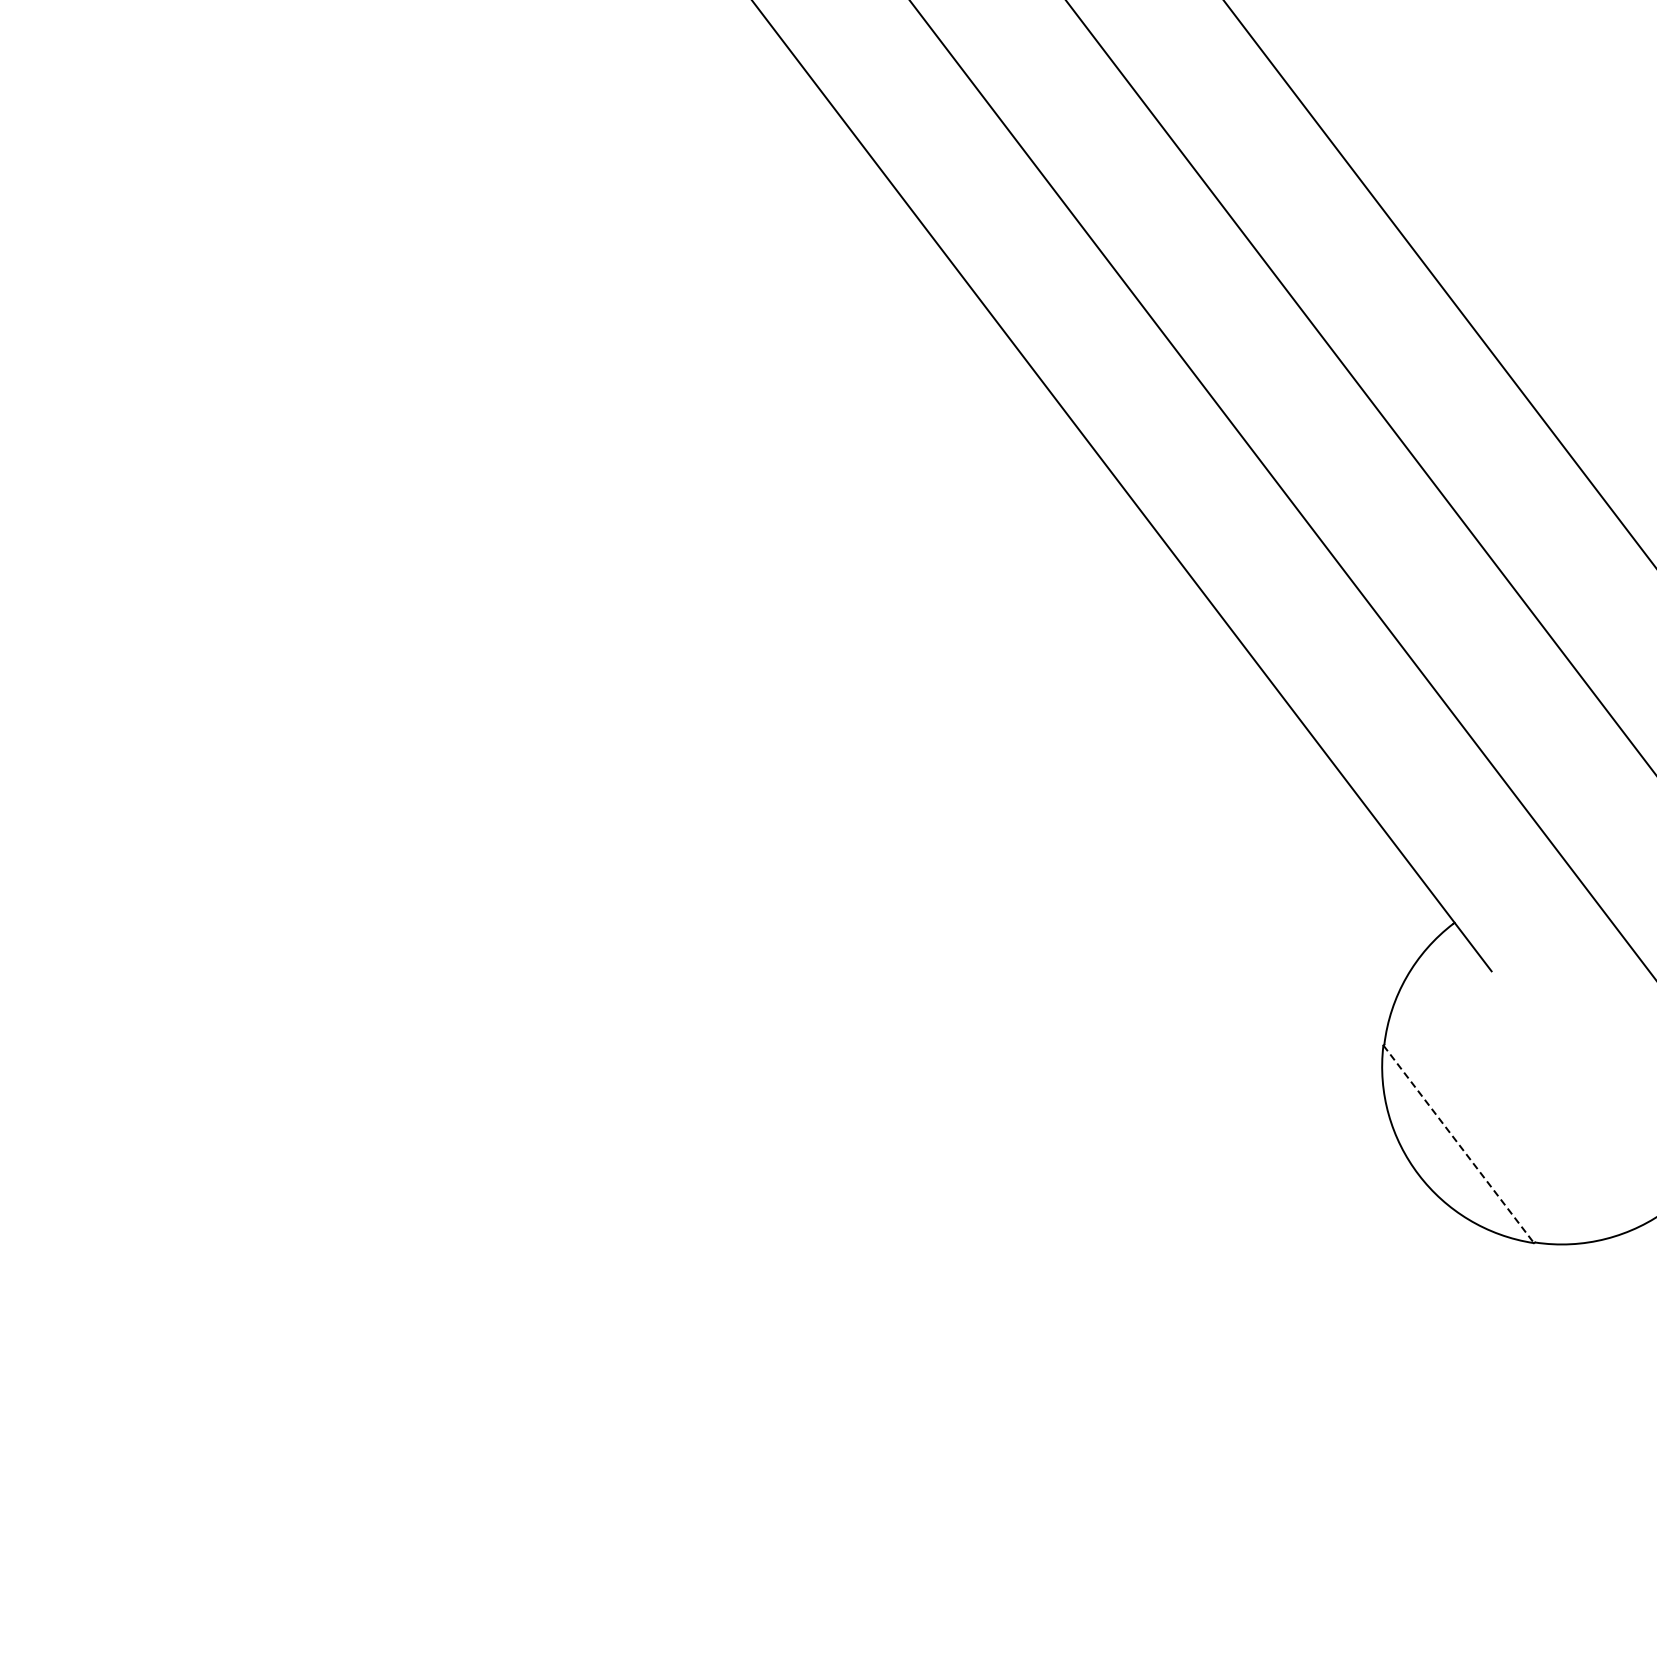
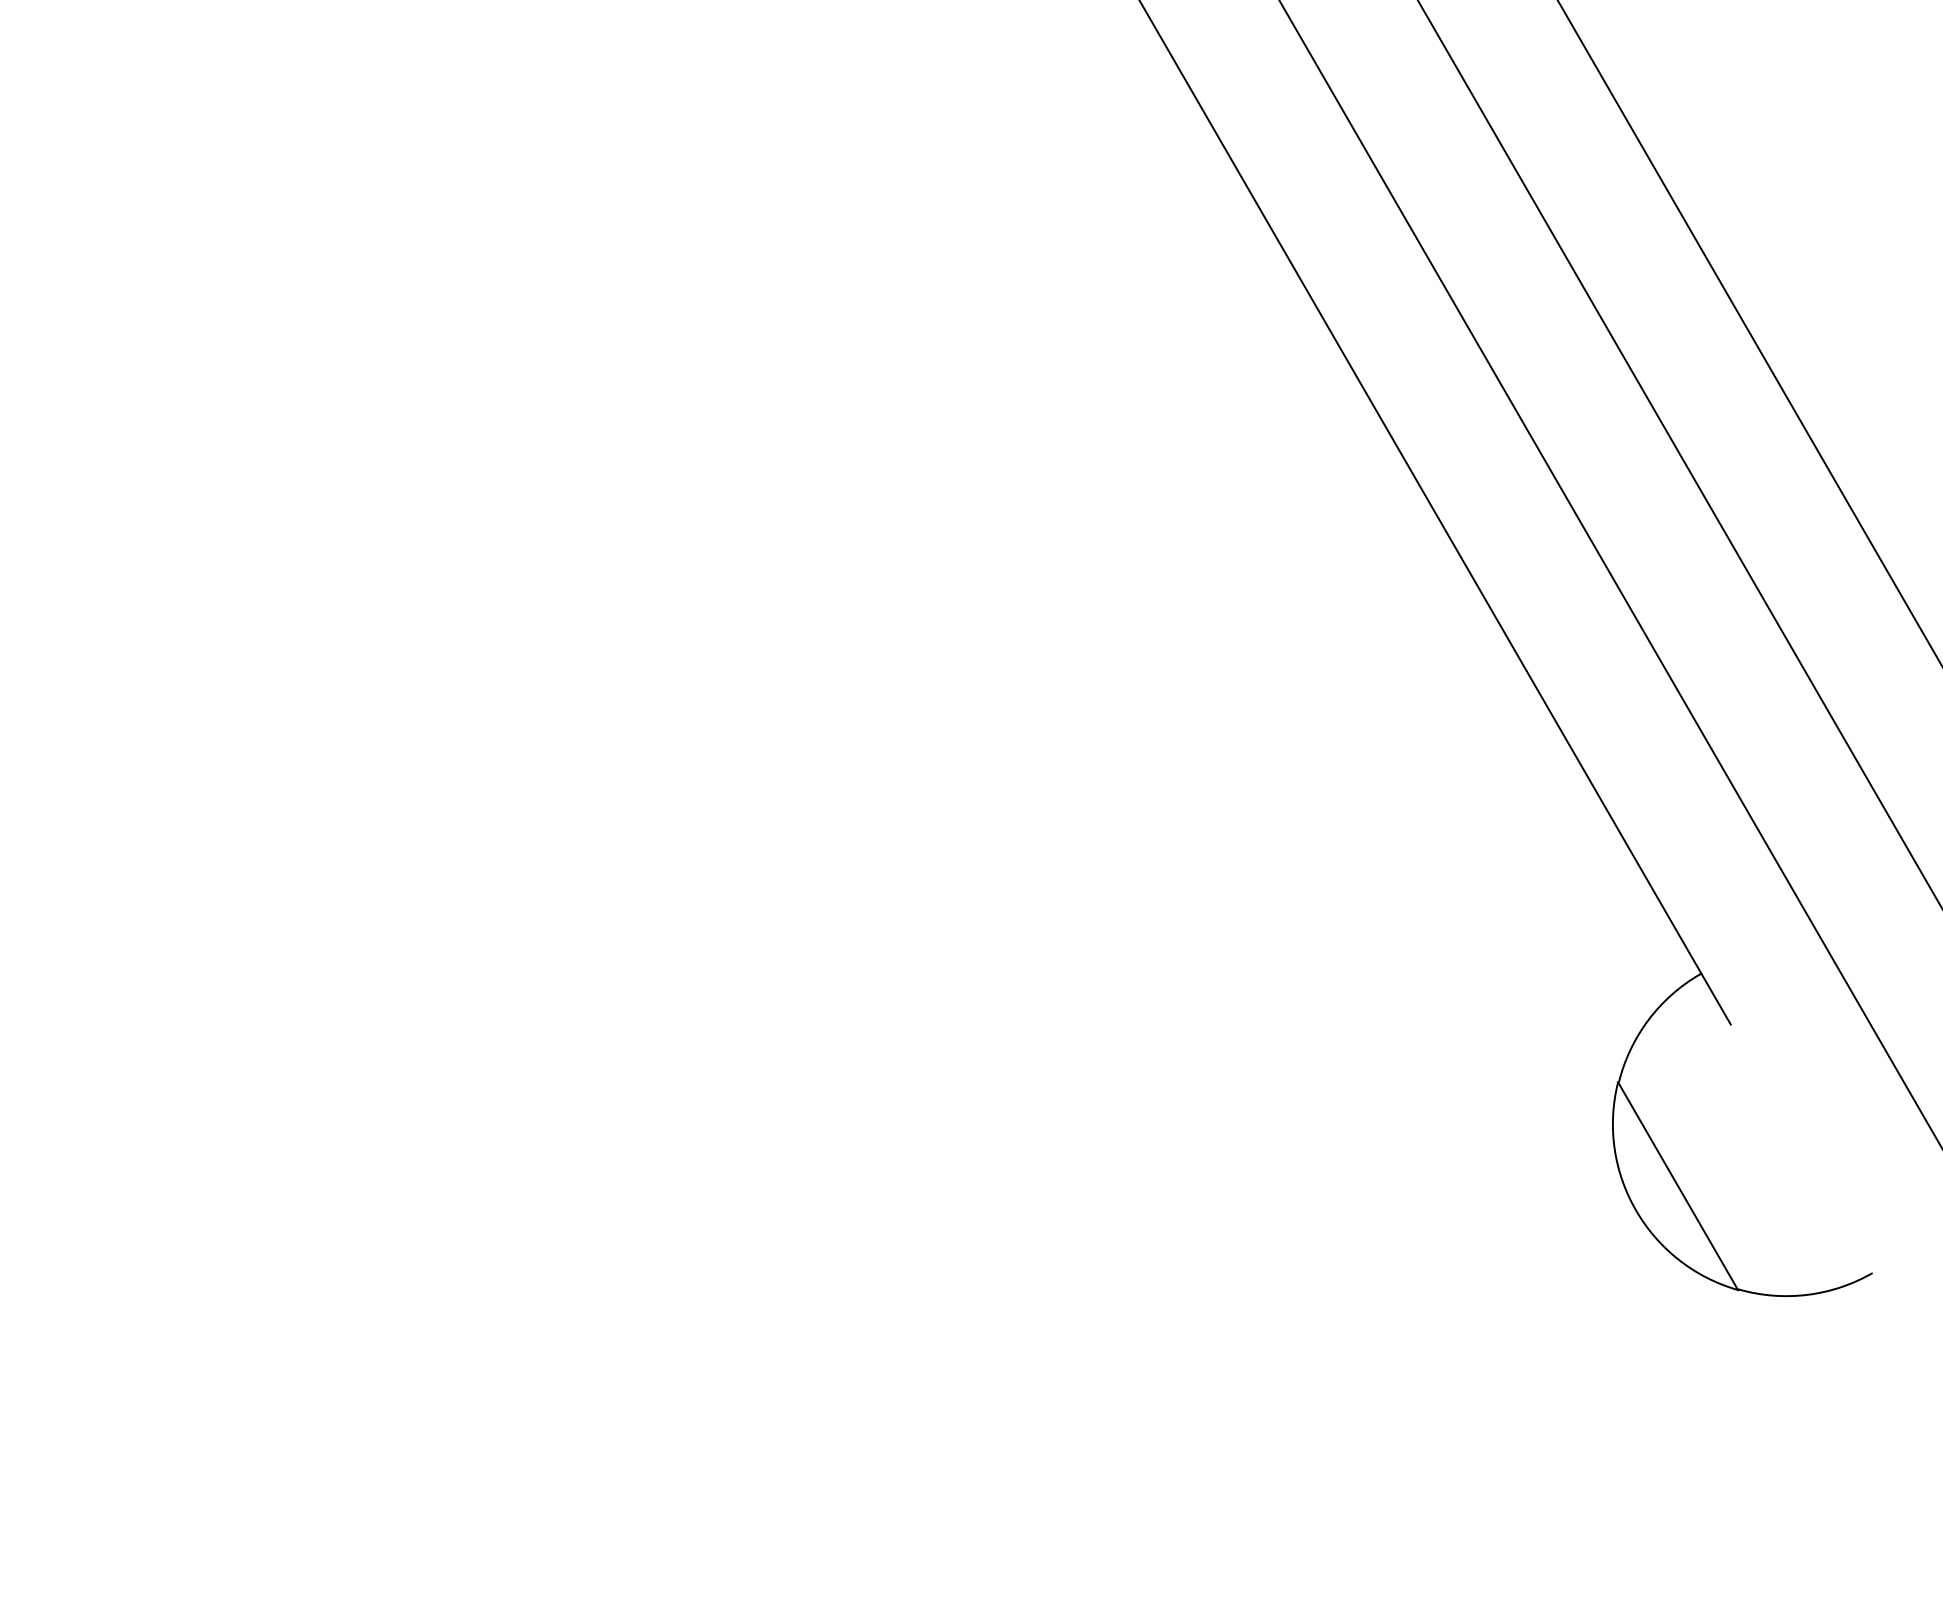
line: (1459, 1144) -> (1678, 1186), dashed -> solid

